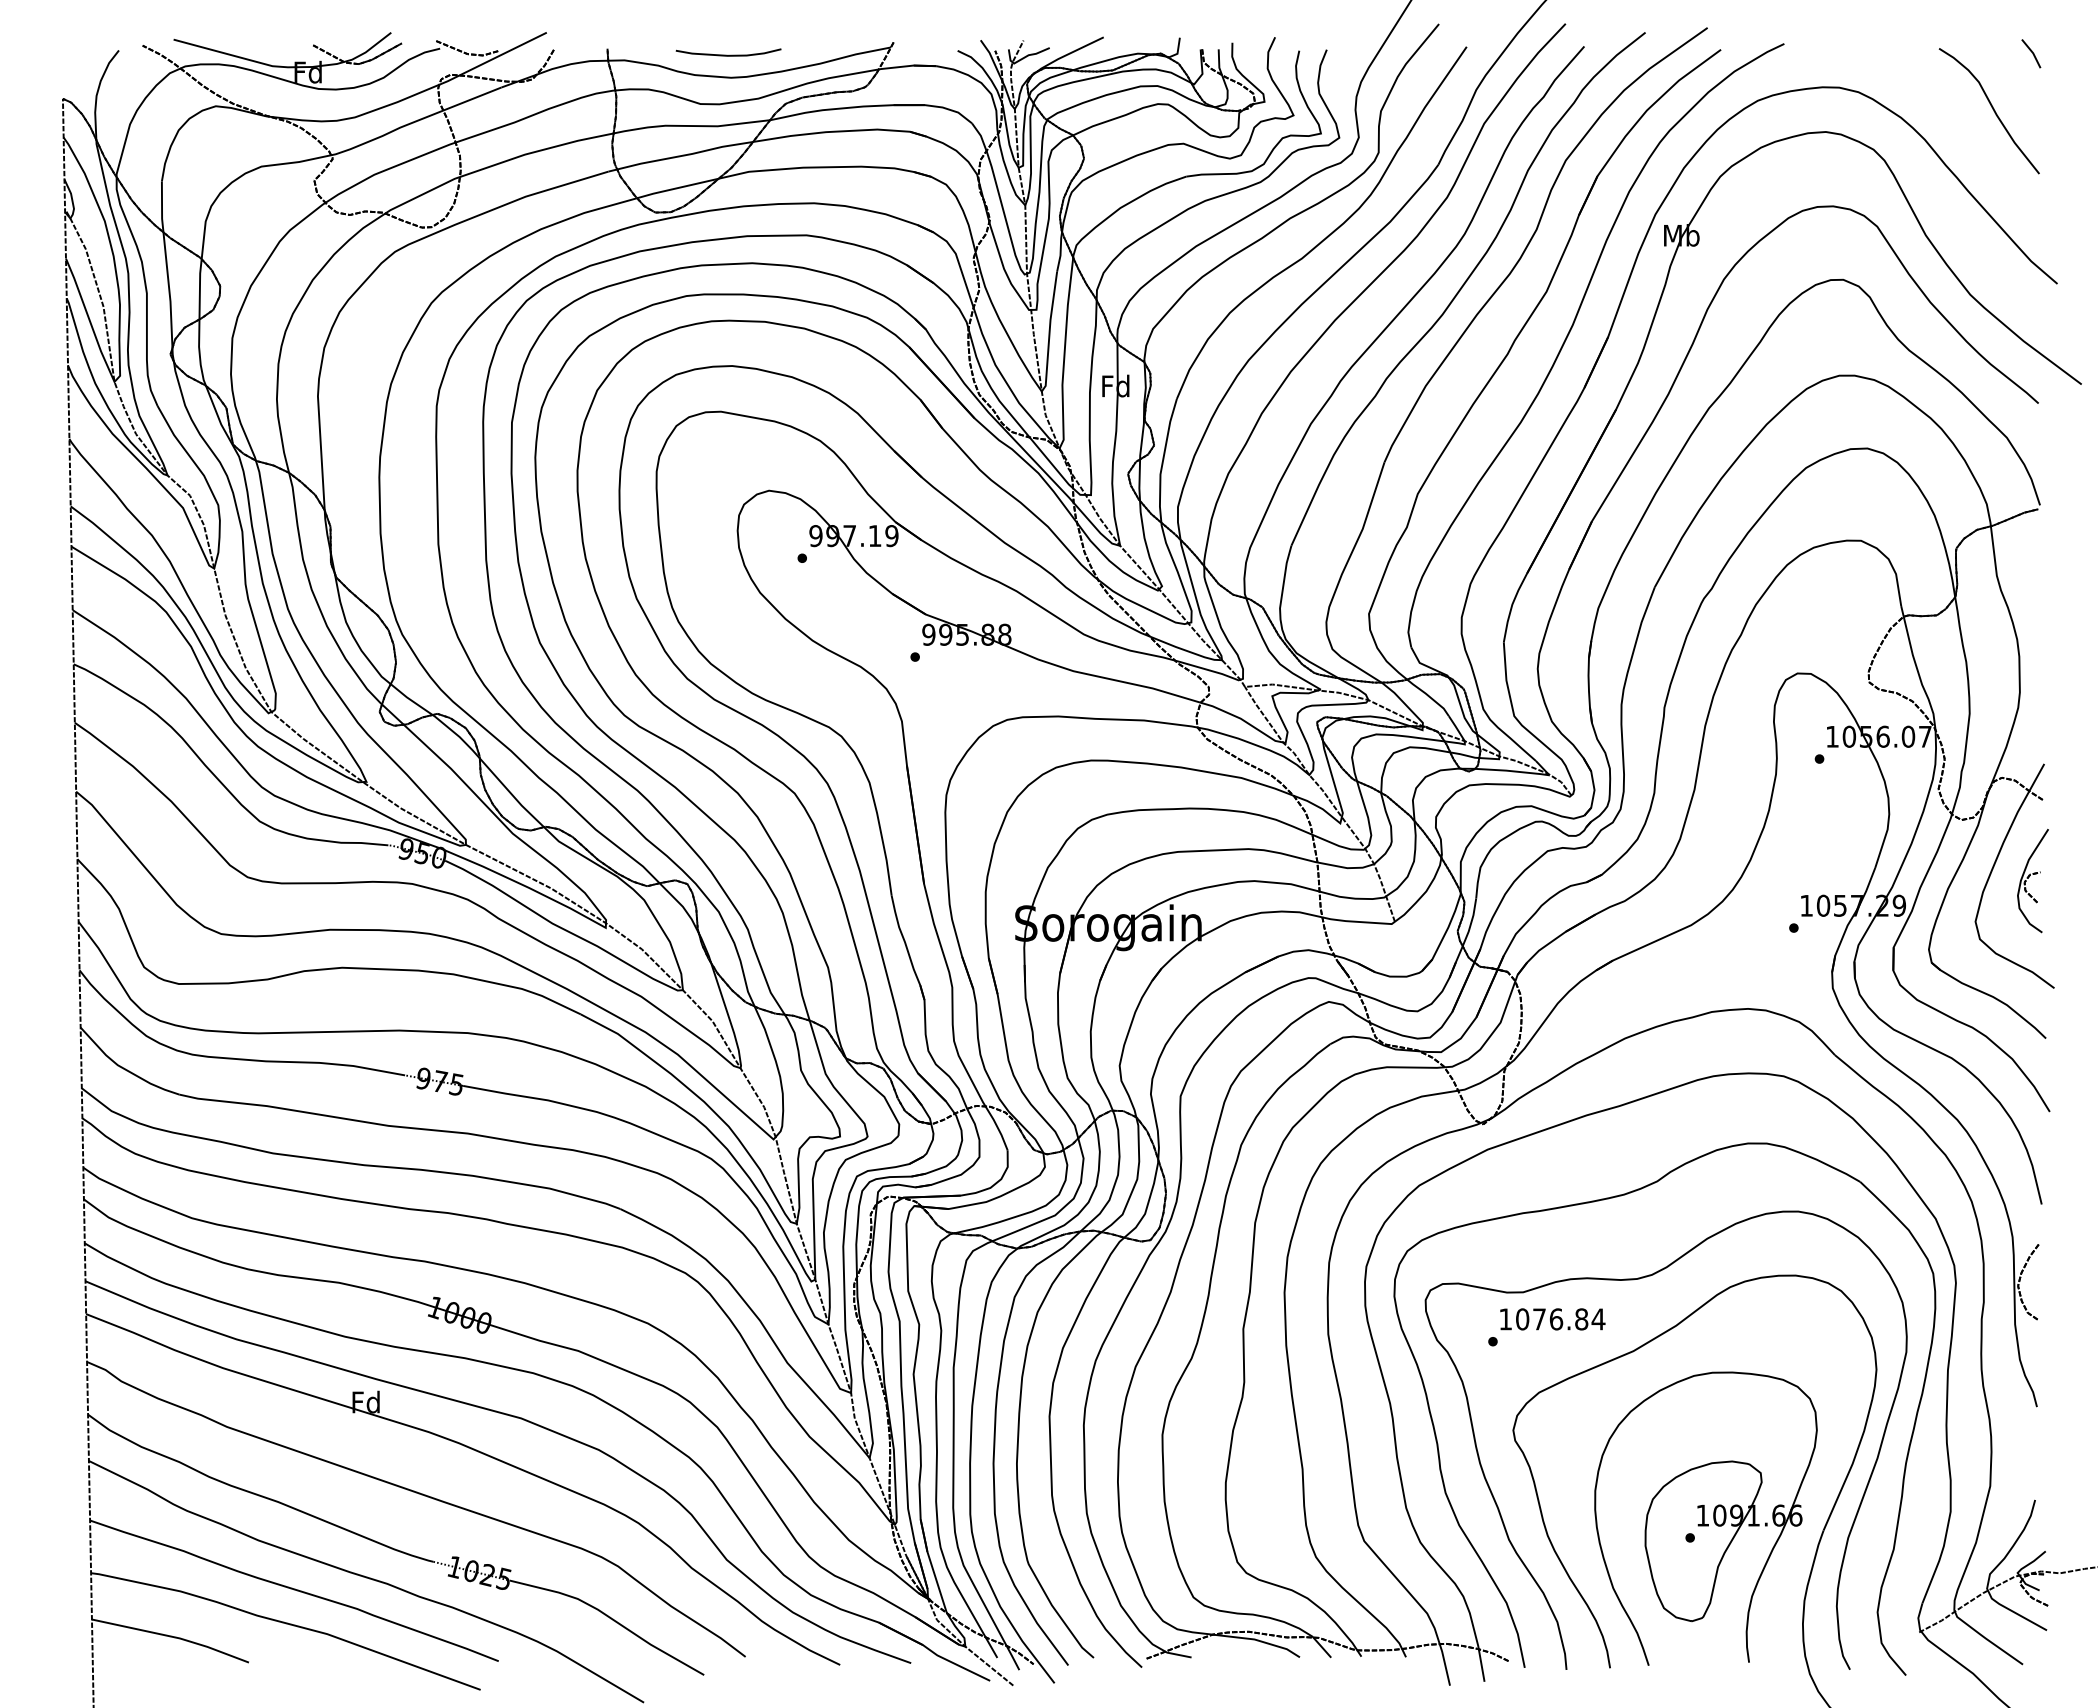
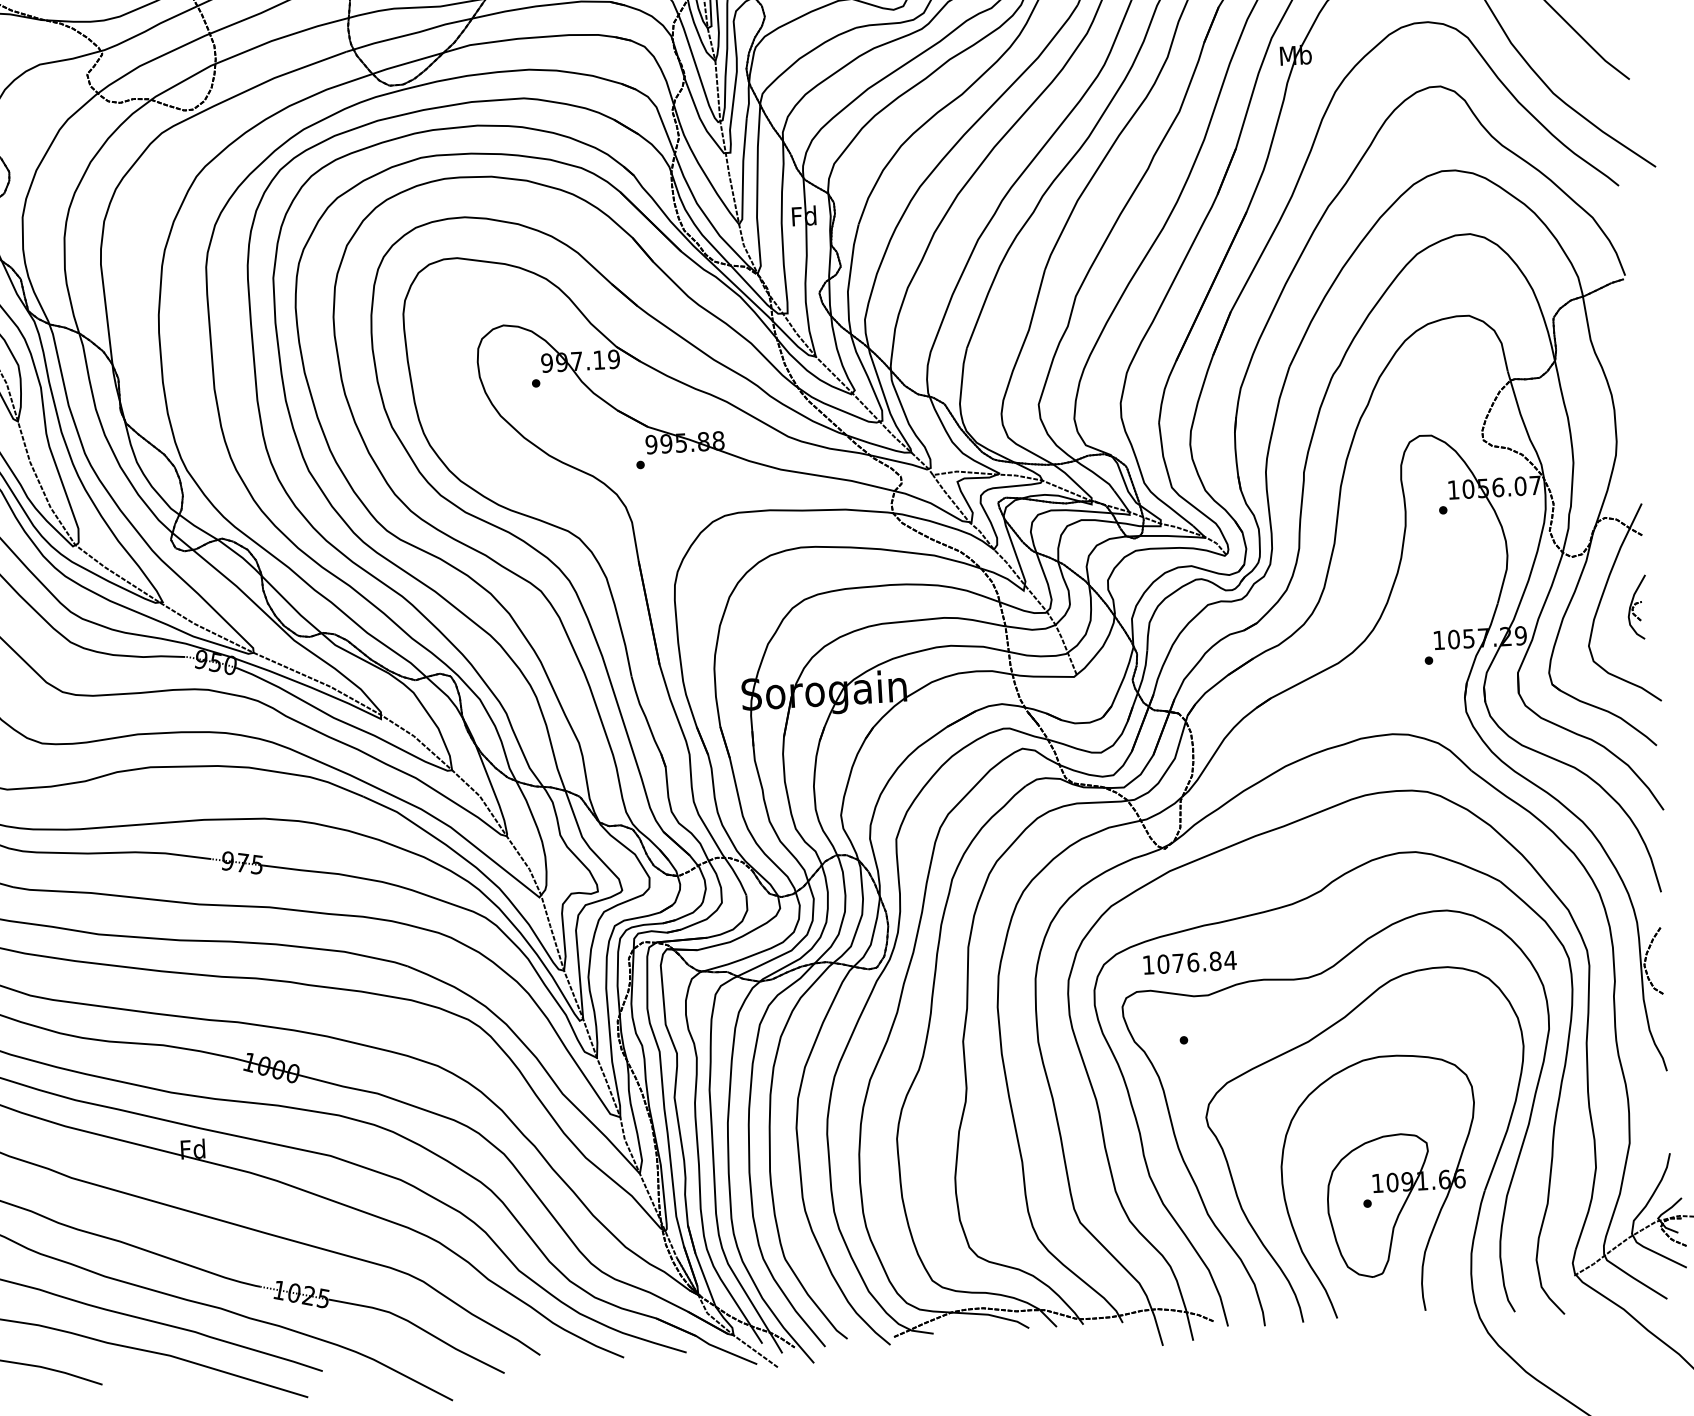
part: (2032, 881) -> (1637, 607), size x0.7
text: (1552, 1319) -> (1189, 962), moved

